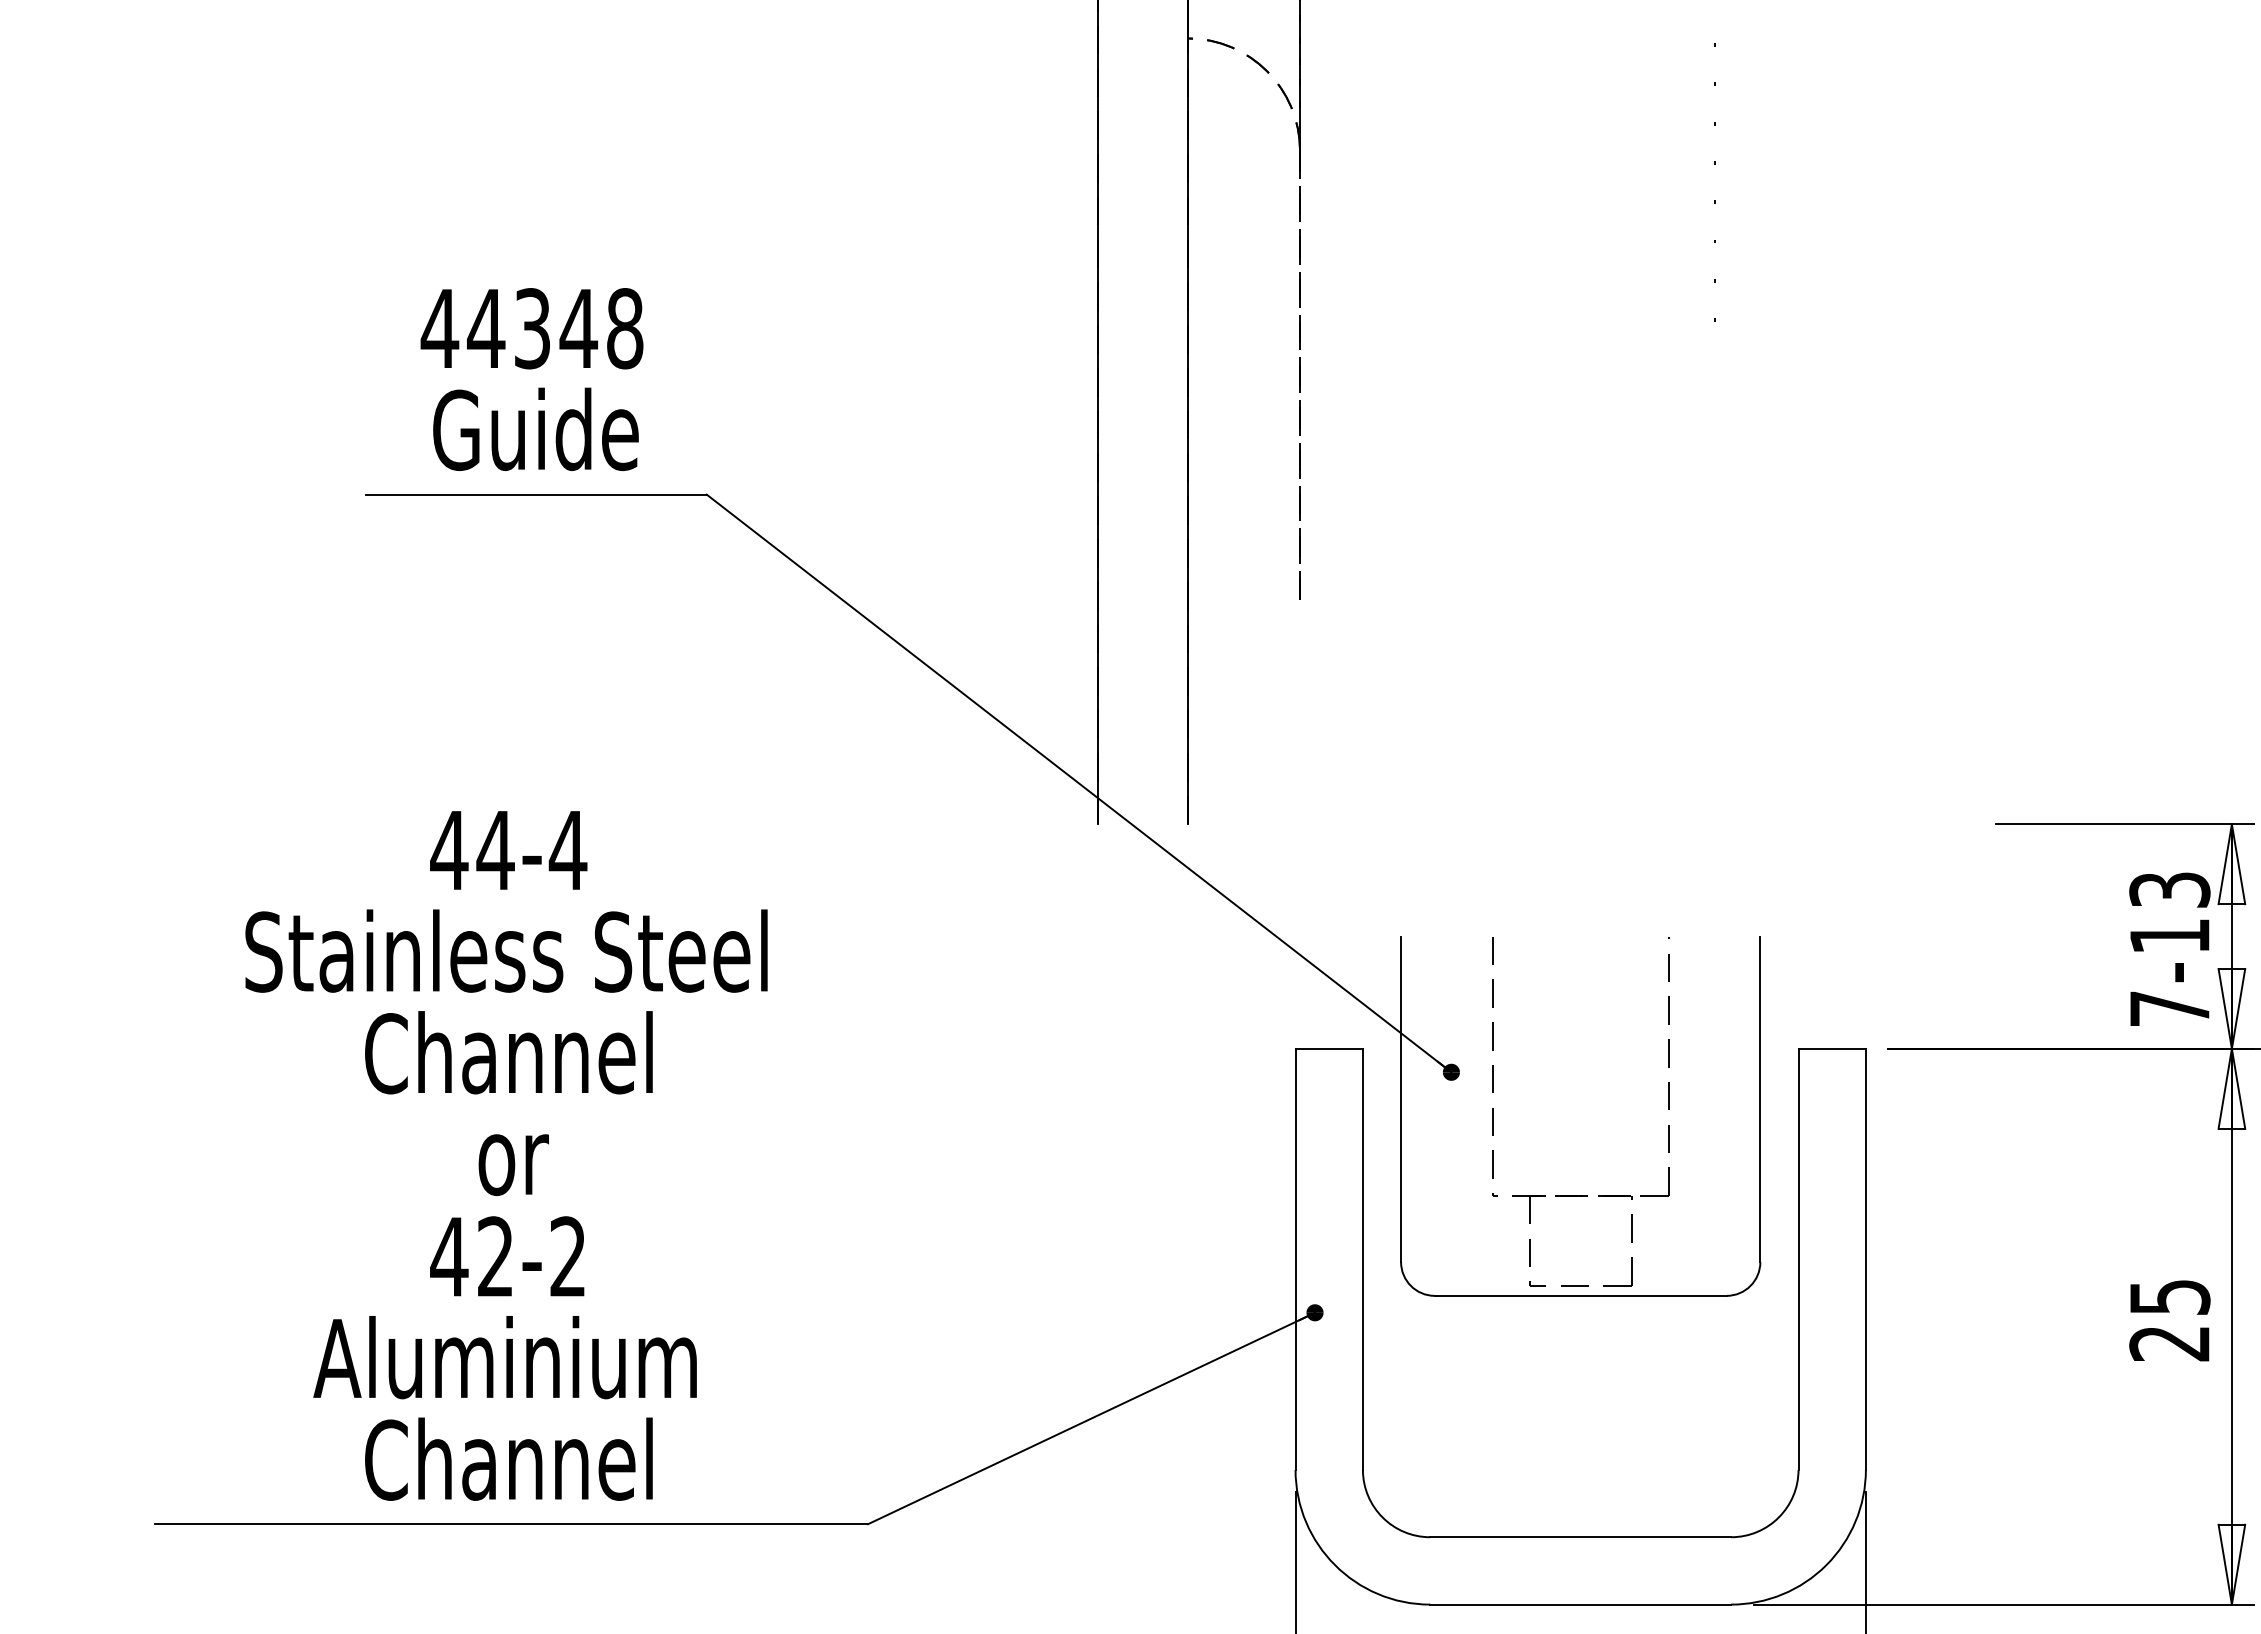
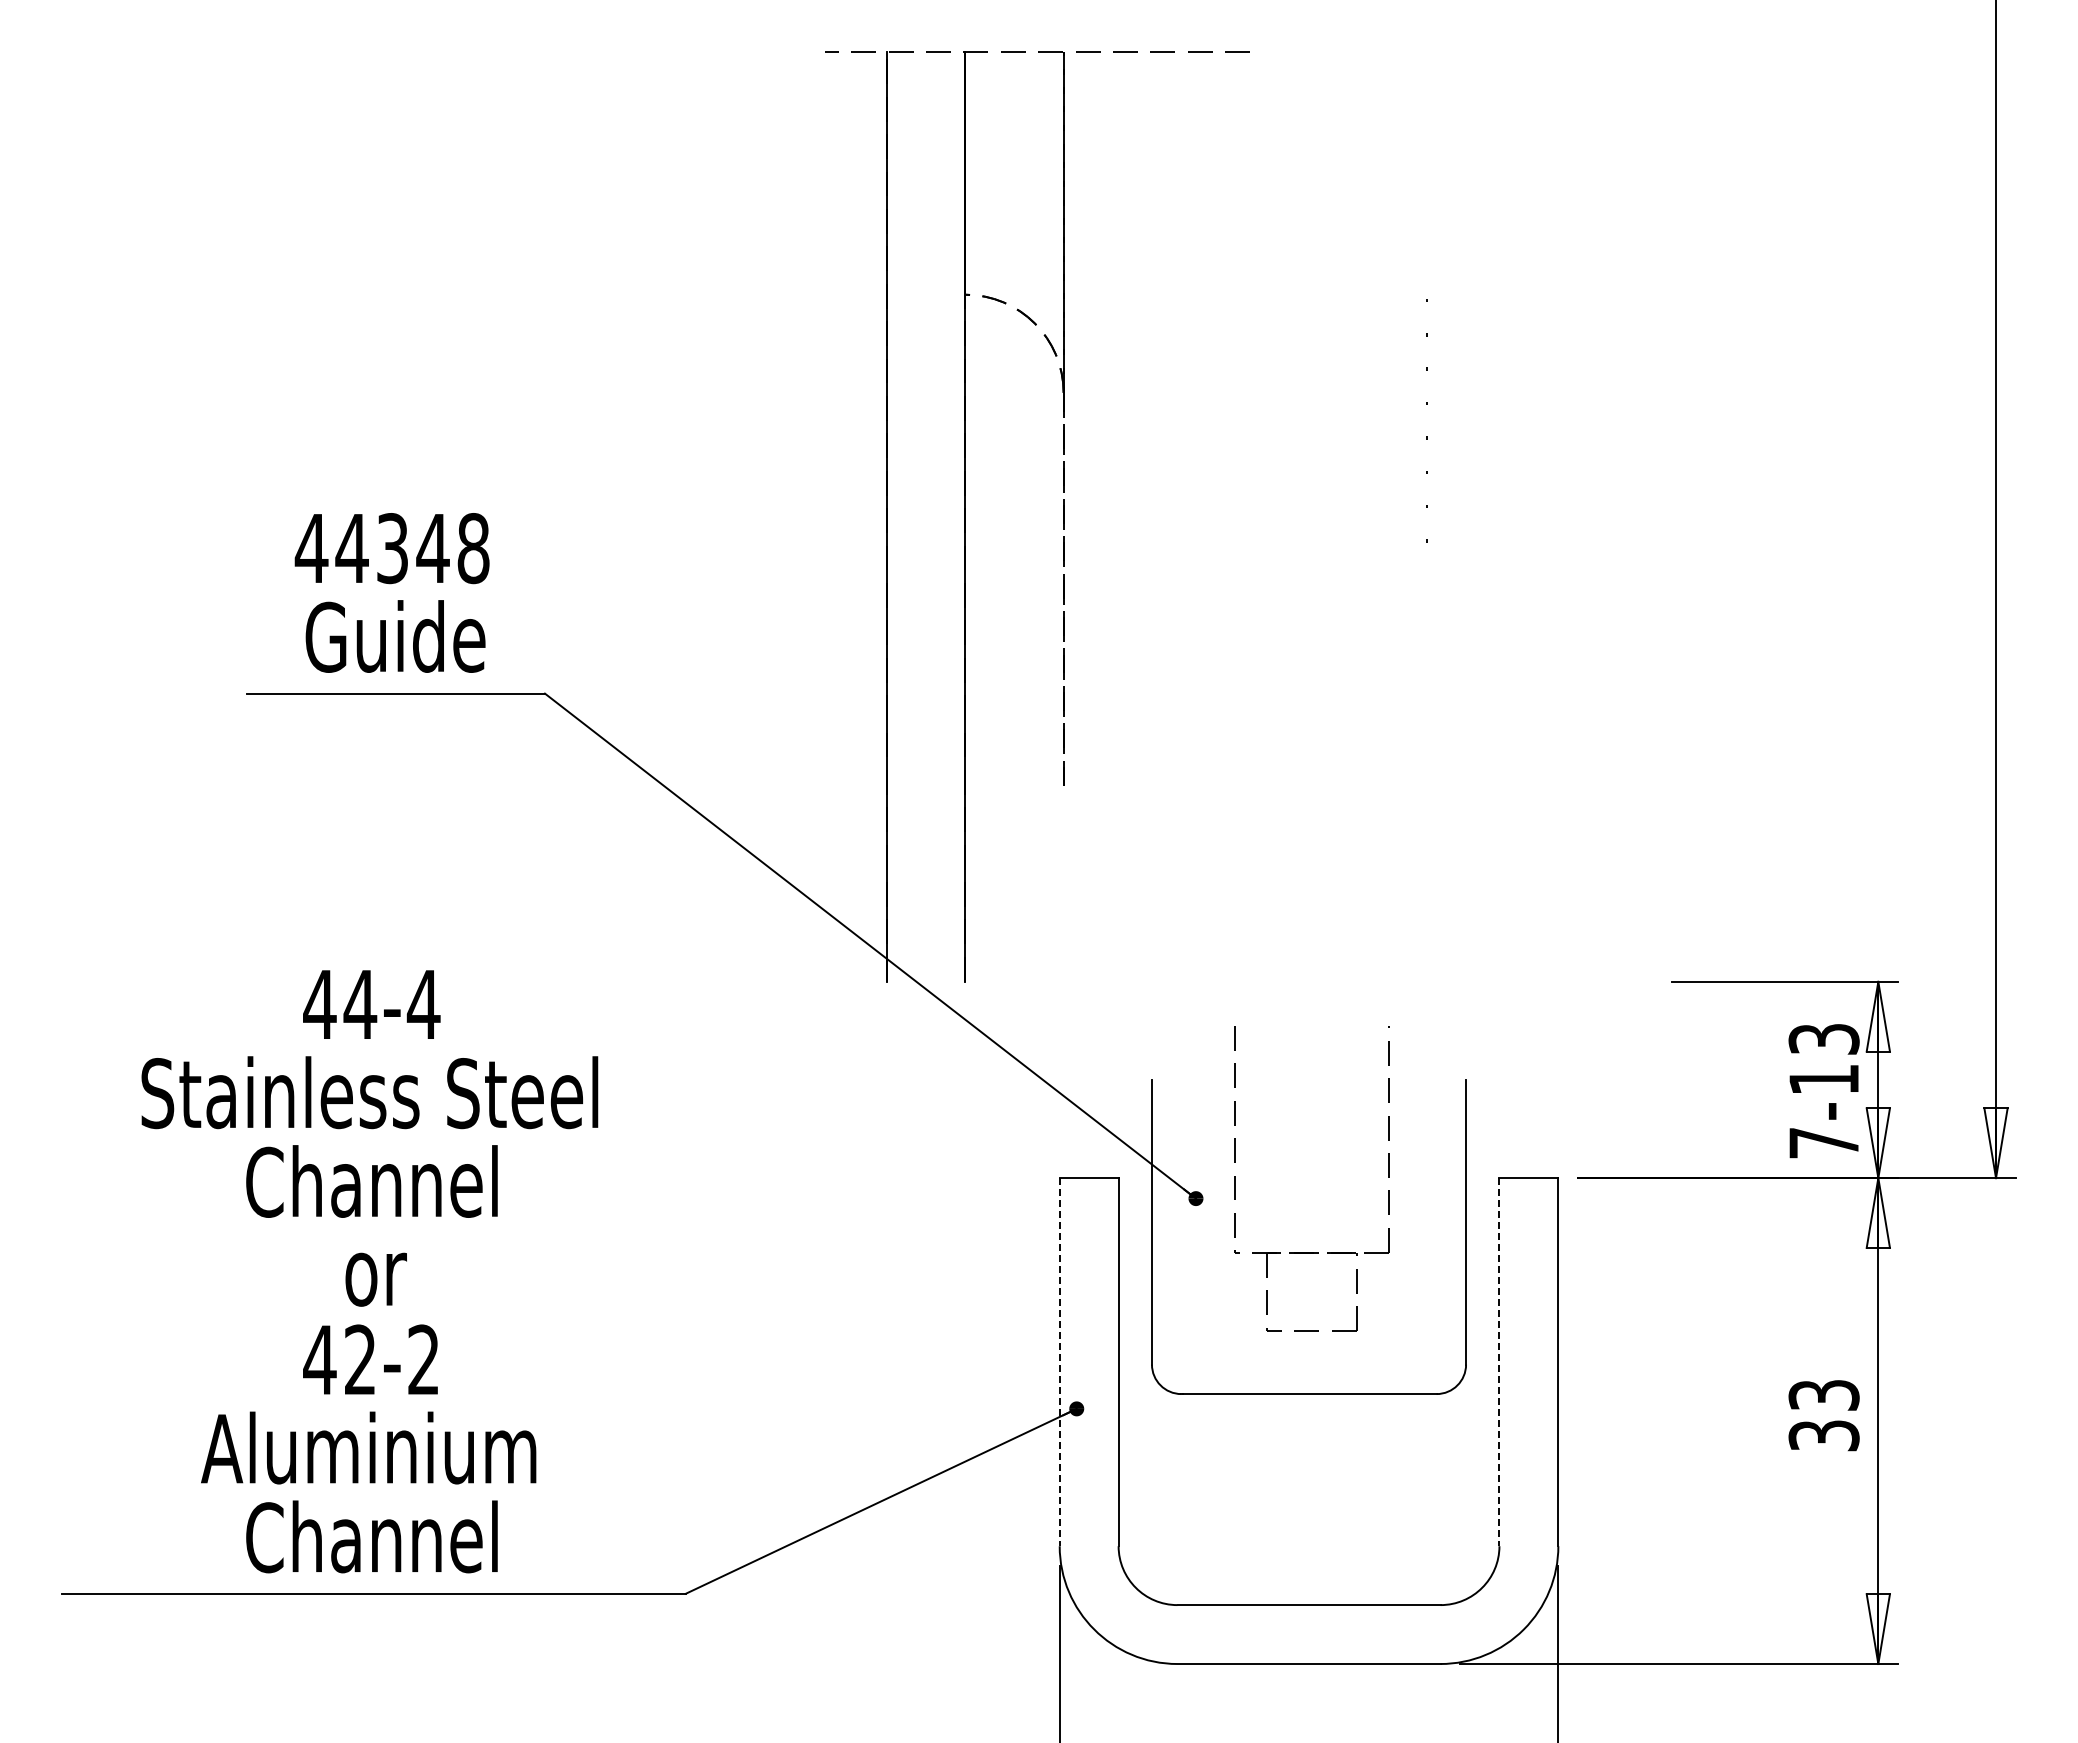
part: (1580, 1195) -> (1311, 1252), moved
line: (1295, 1259) -> (1059, 1362), solid -> dashed
line: (1798, 1259) -> (1499, 1362), solid -> dashed
text: (2169, 1320) -> (1823, 1415), 25 -> 33

